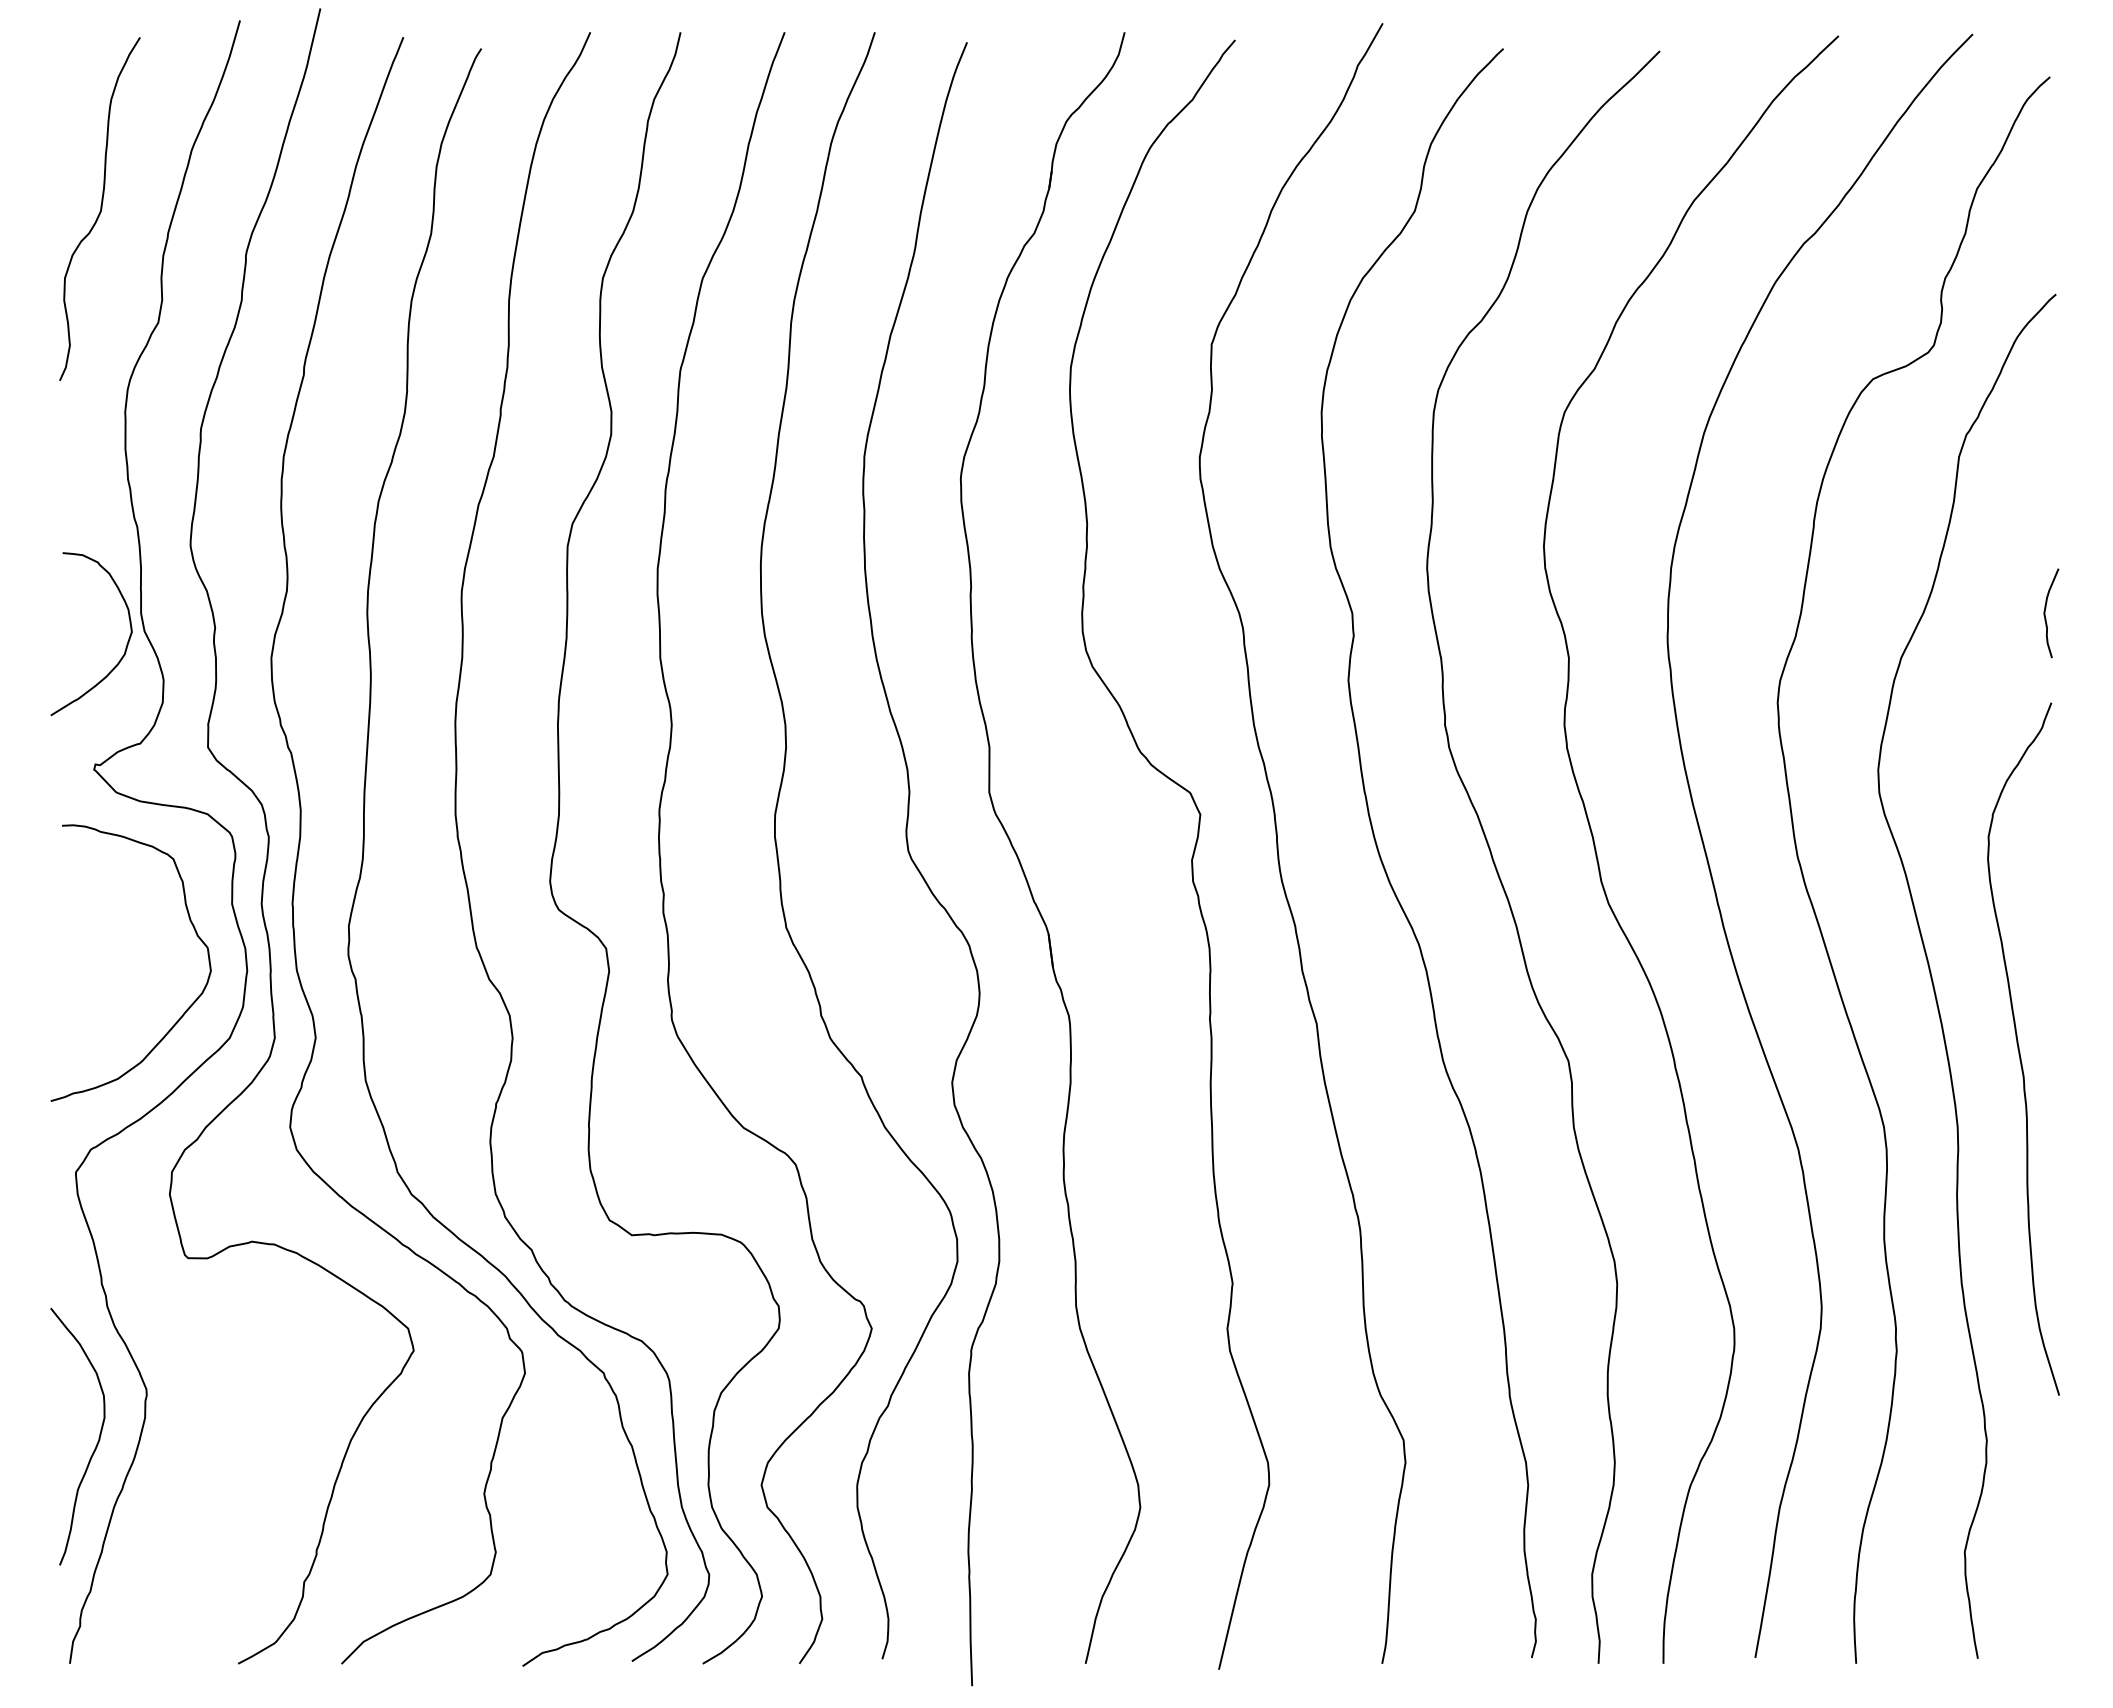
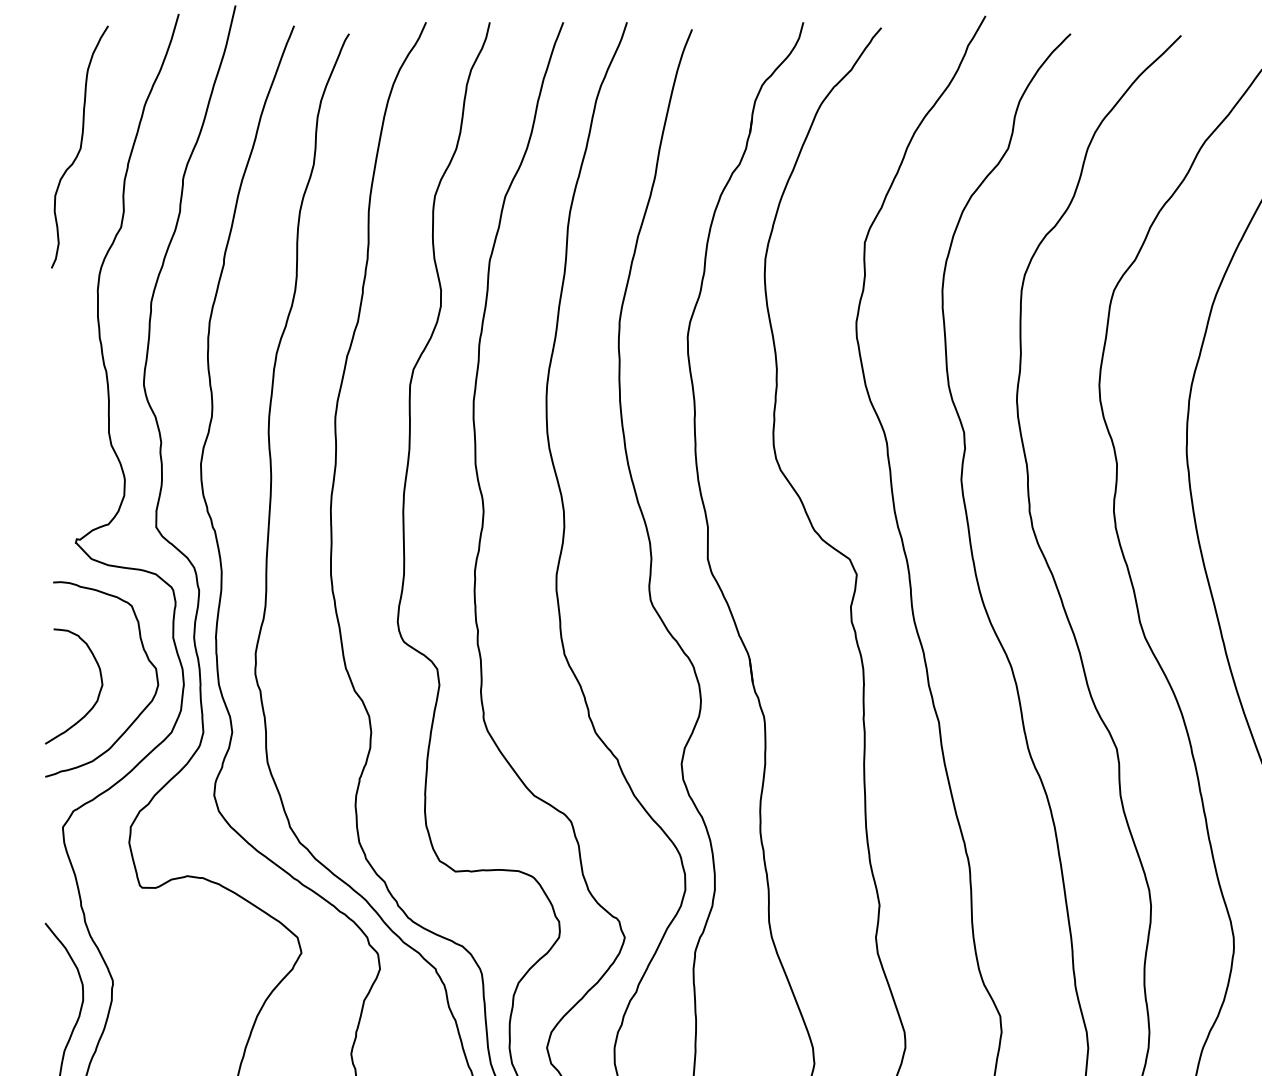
curve: (126, 644) -> (98, 693), moved

